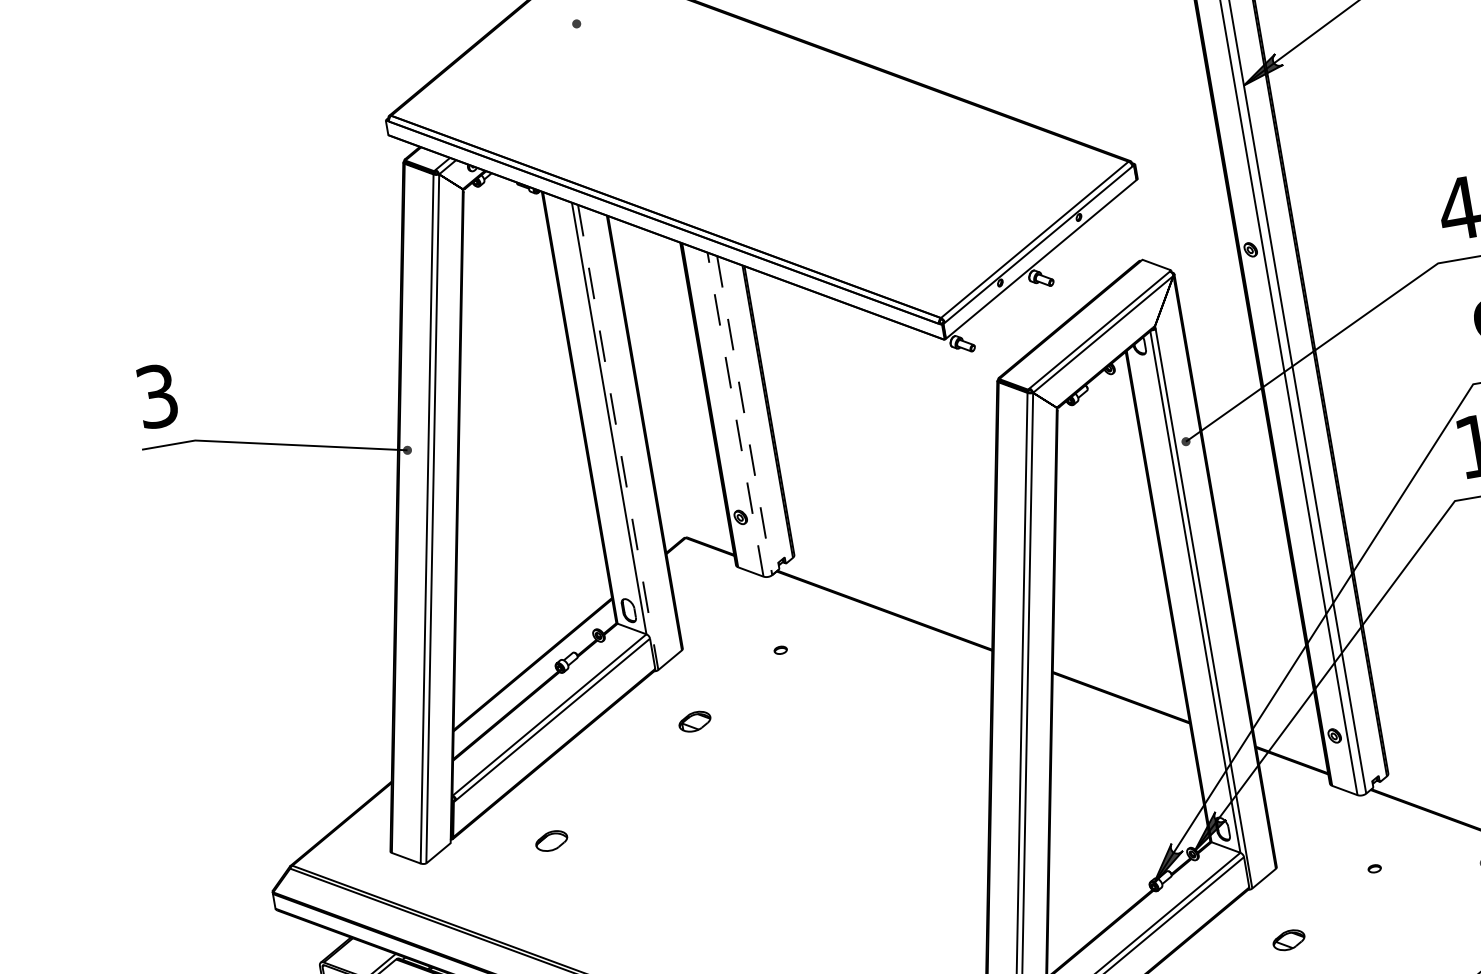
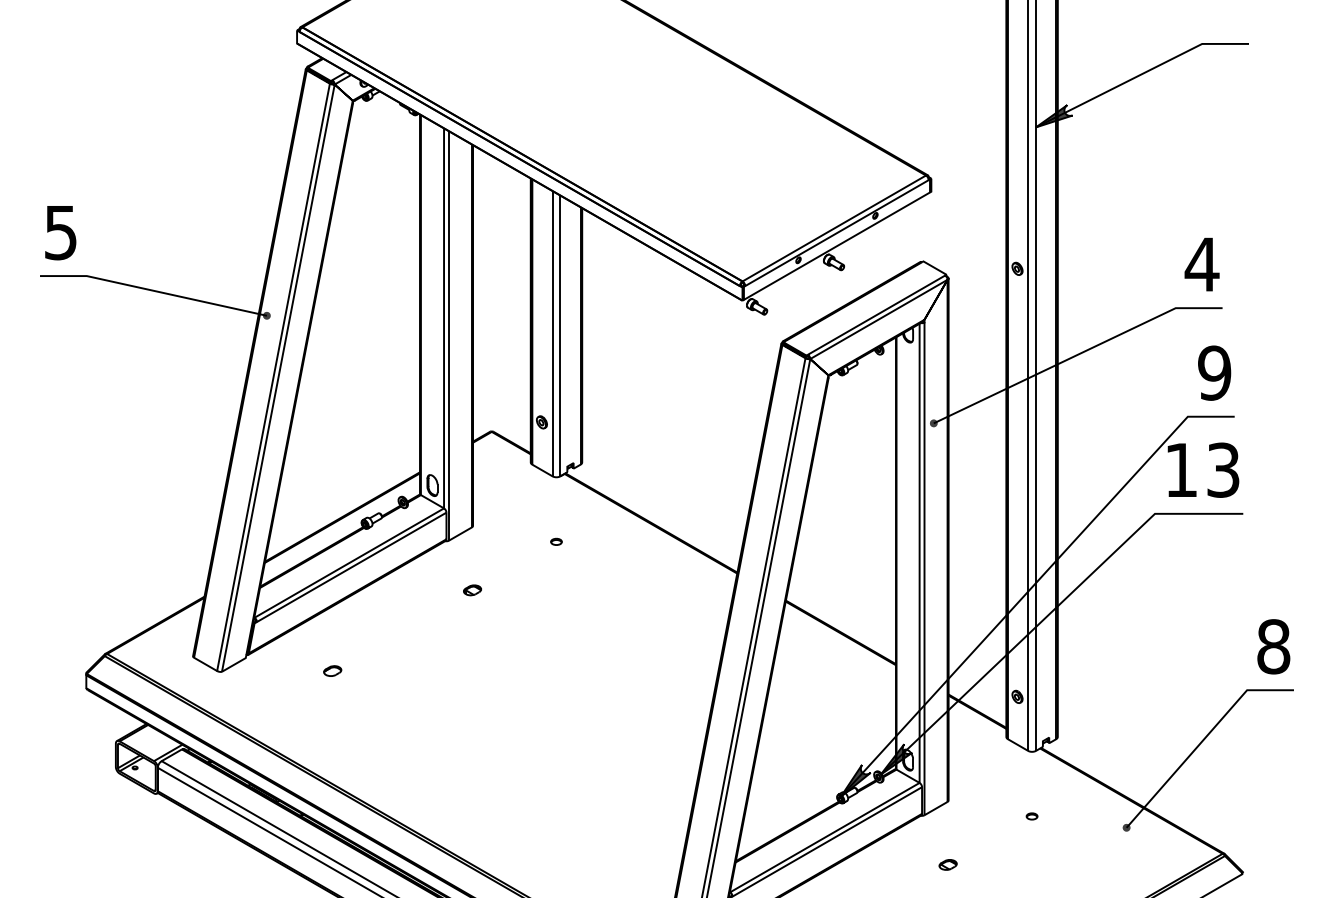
text: (156, 396) -> (60, 232), 3 -> 5
line: (735, 414) -> (552, 333), dashed -> solid
line: (745, 416) -> (560, 336), dashed -> solid
line: (617, 437) -> (448, 335), dashed -> solid
part: (694, 721) -> (472, 590), size x0.62
part: (551, 840) -> (332, 670), size x0.62
part: (1288, 939) -> (947, 864), size x0.62

